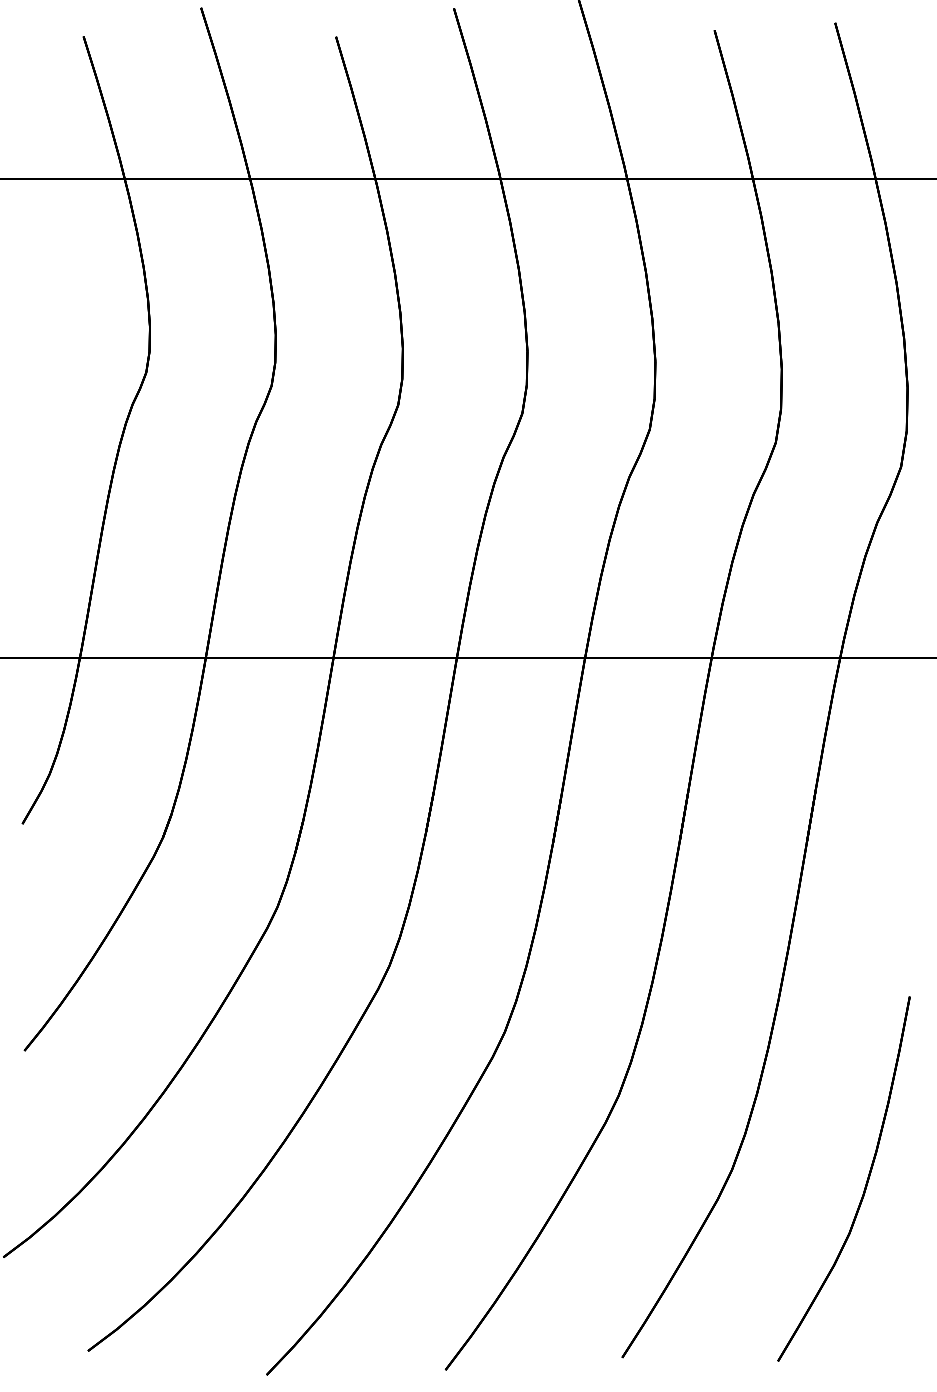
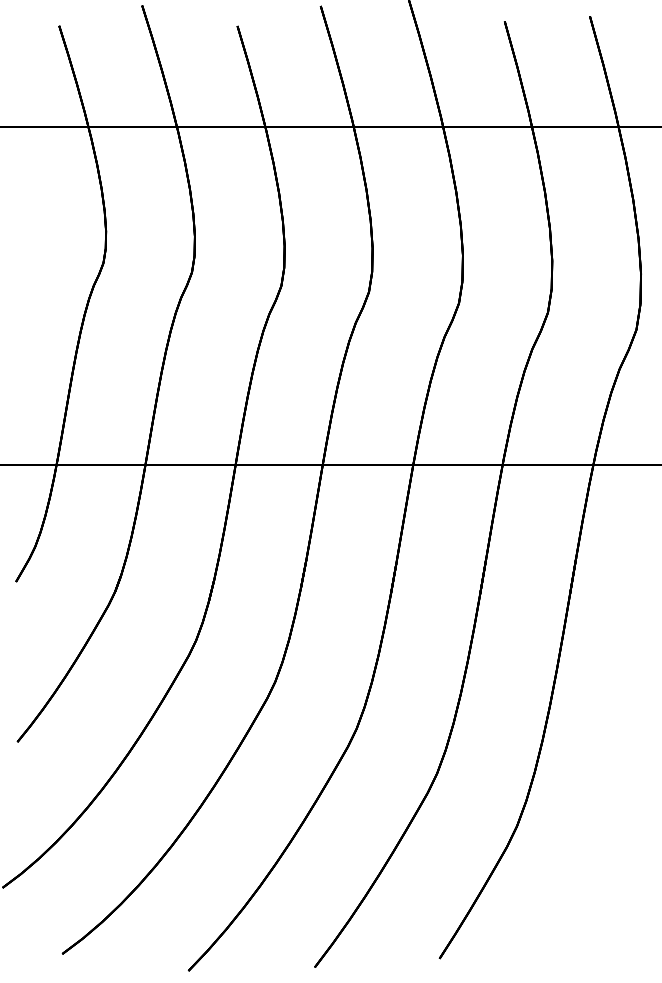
part: (865, 1183) -> (611, 835), removed

